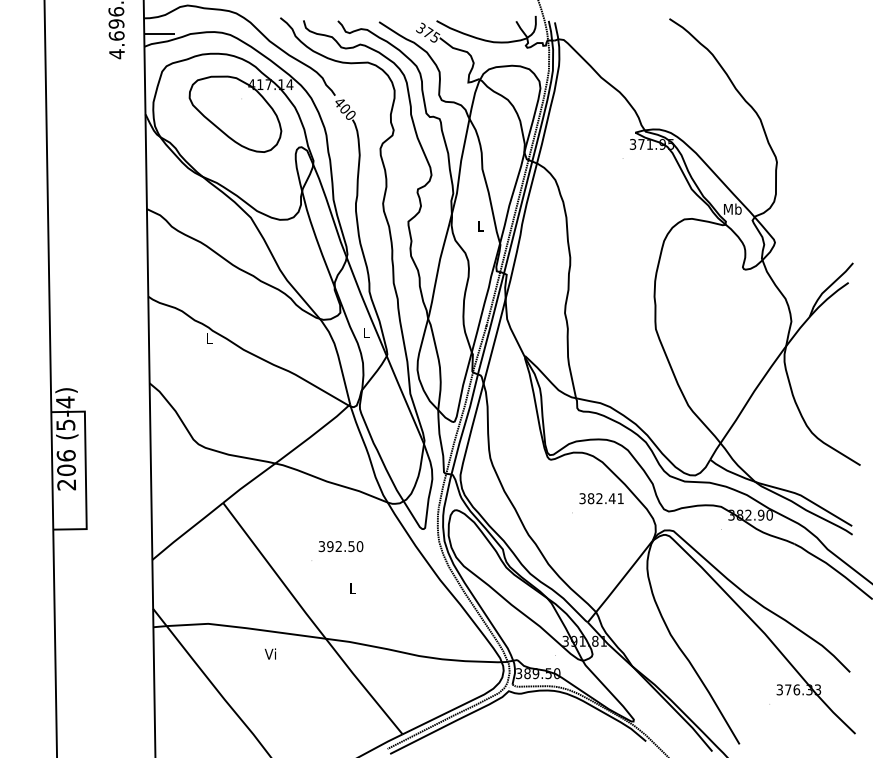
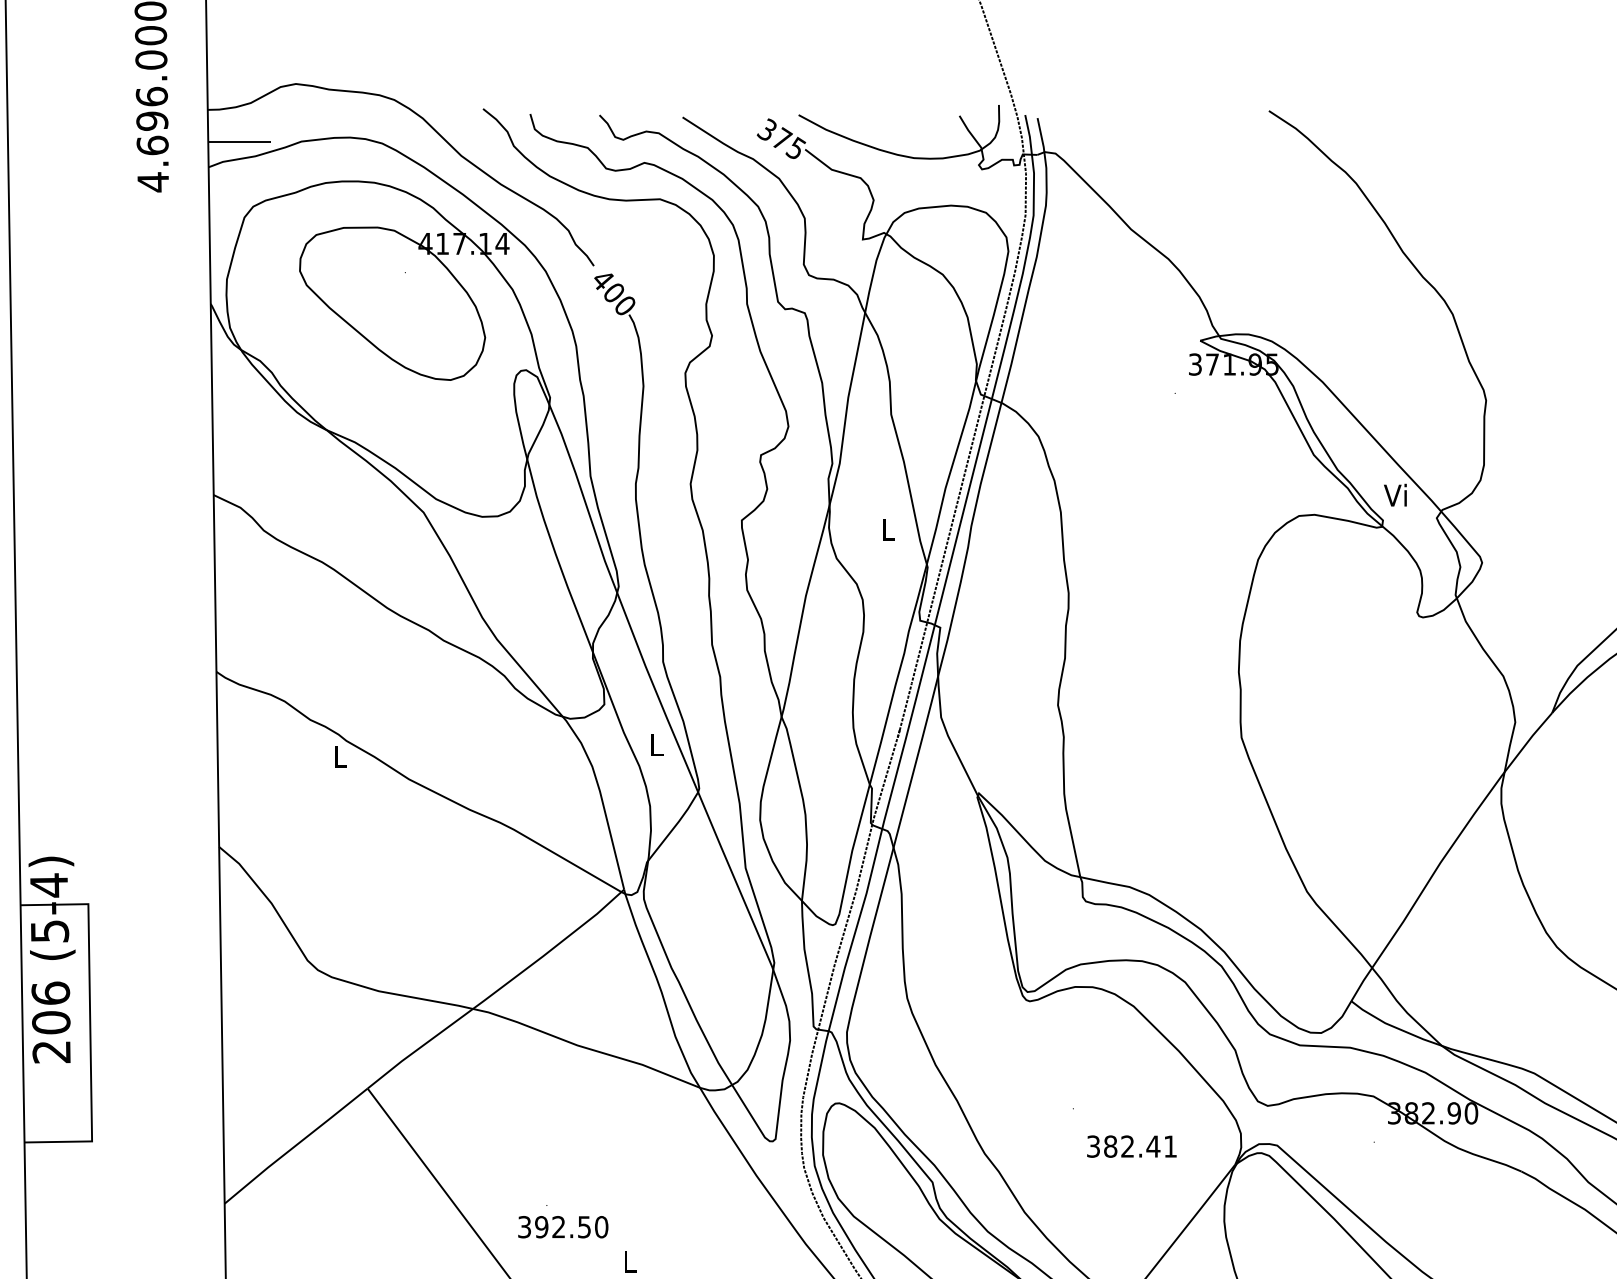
text: (732, 208) -> (1396, 493), Mb -> Vi
text: (601, 498) -> (1131, 1146), moved
text: (340, 546) -> (562, 1227), moved

